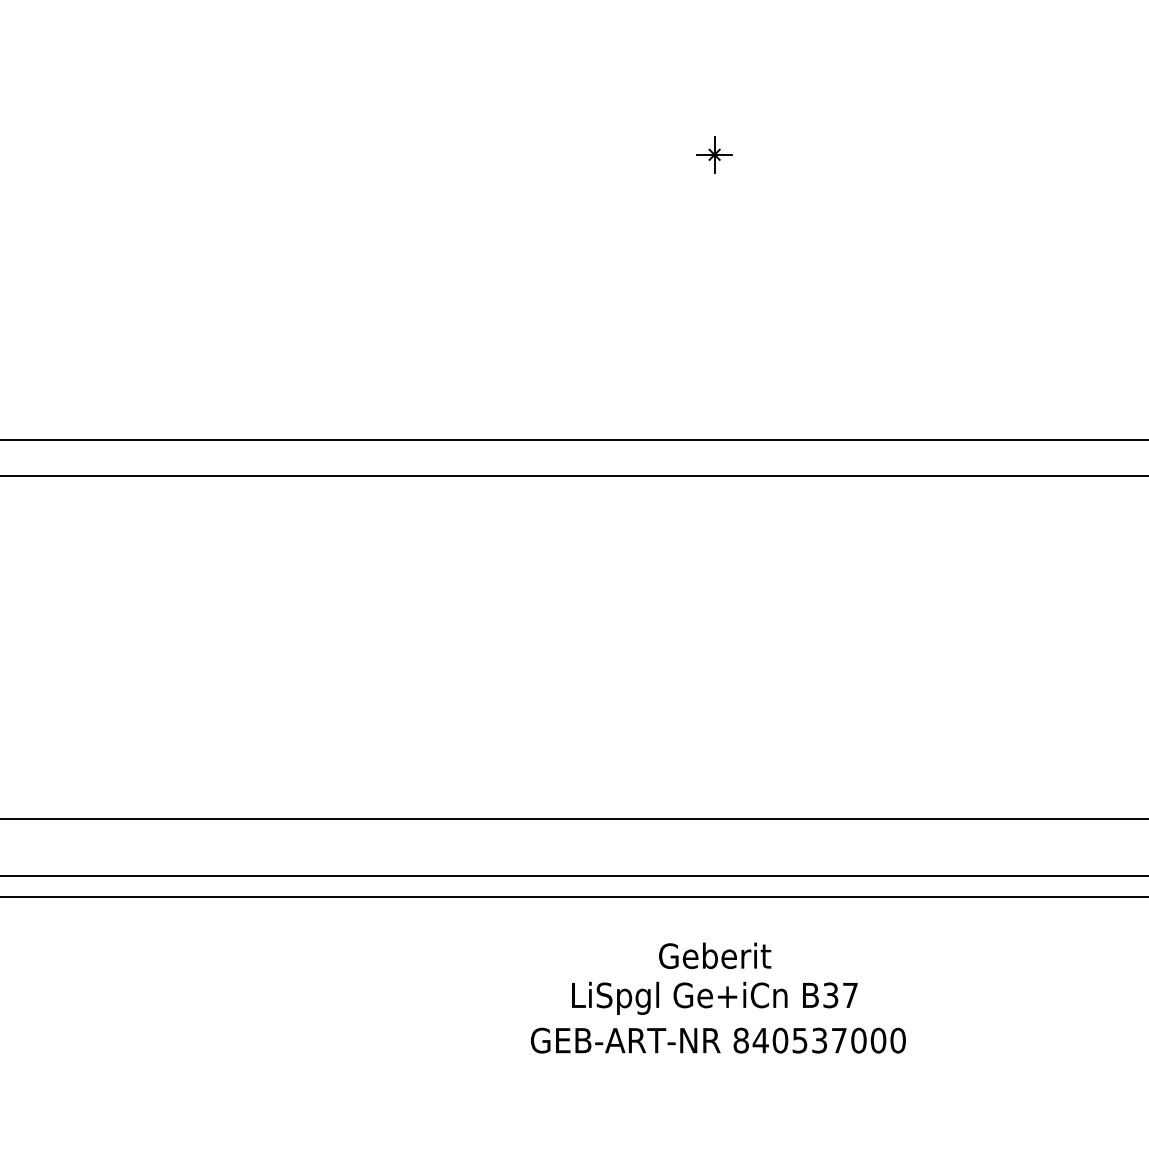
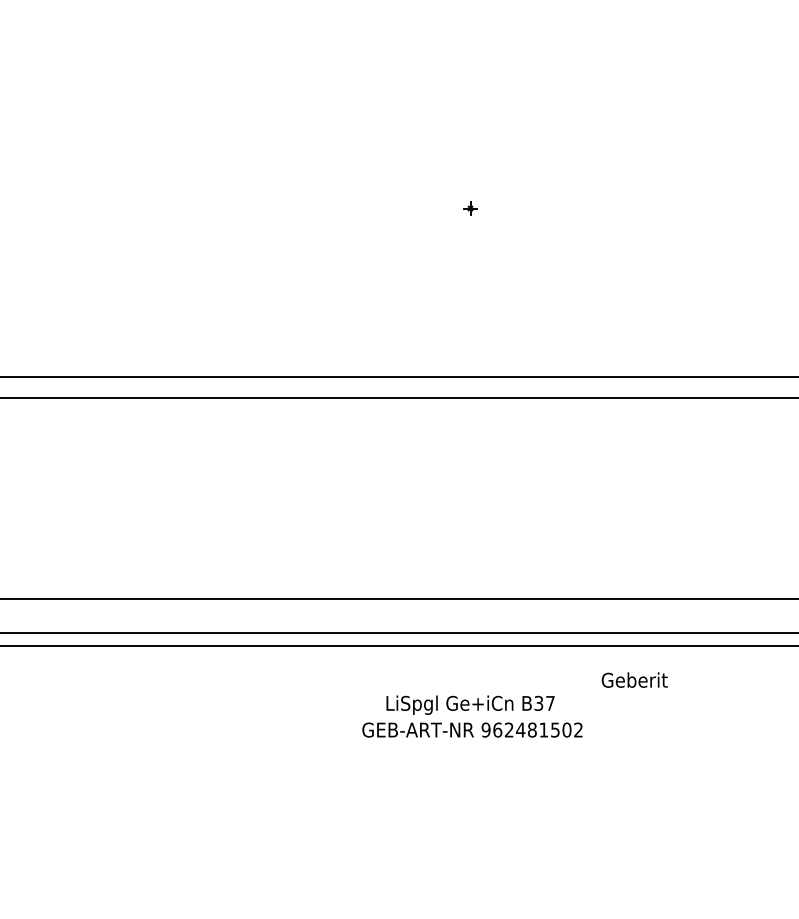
part: (714, 154) -> (470, 208), size x0.6
text: (714, 954) -> (634, 679), moved
text: (819, 1039) -> (532, 729), 840537000 -> 962481502

